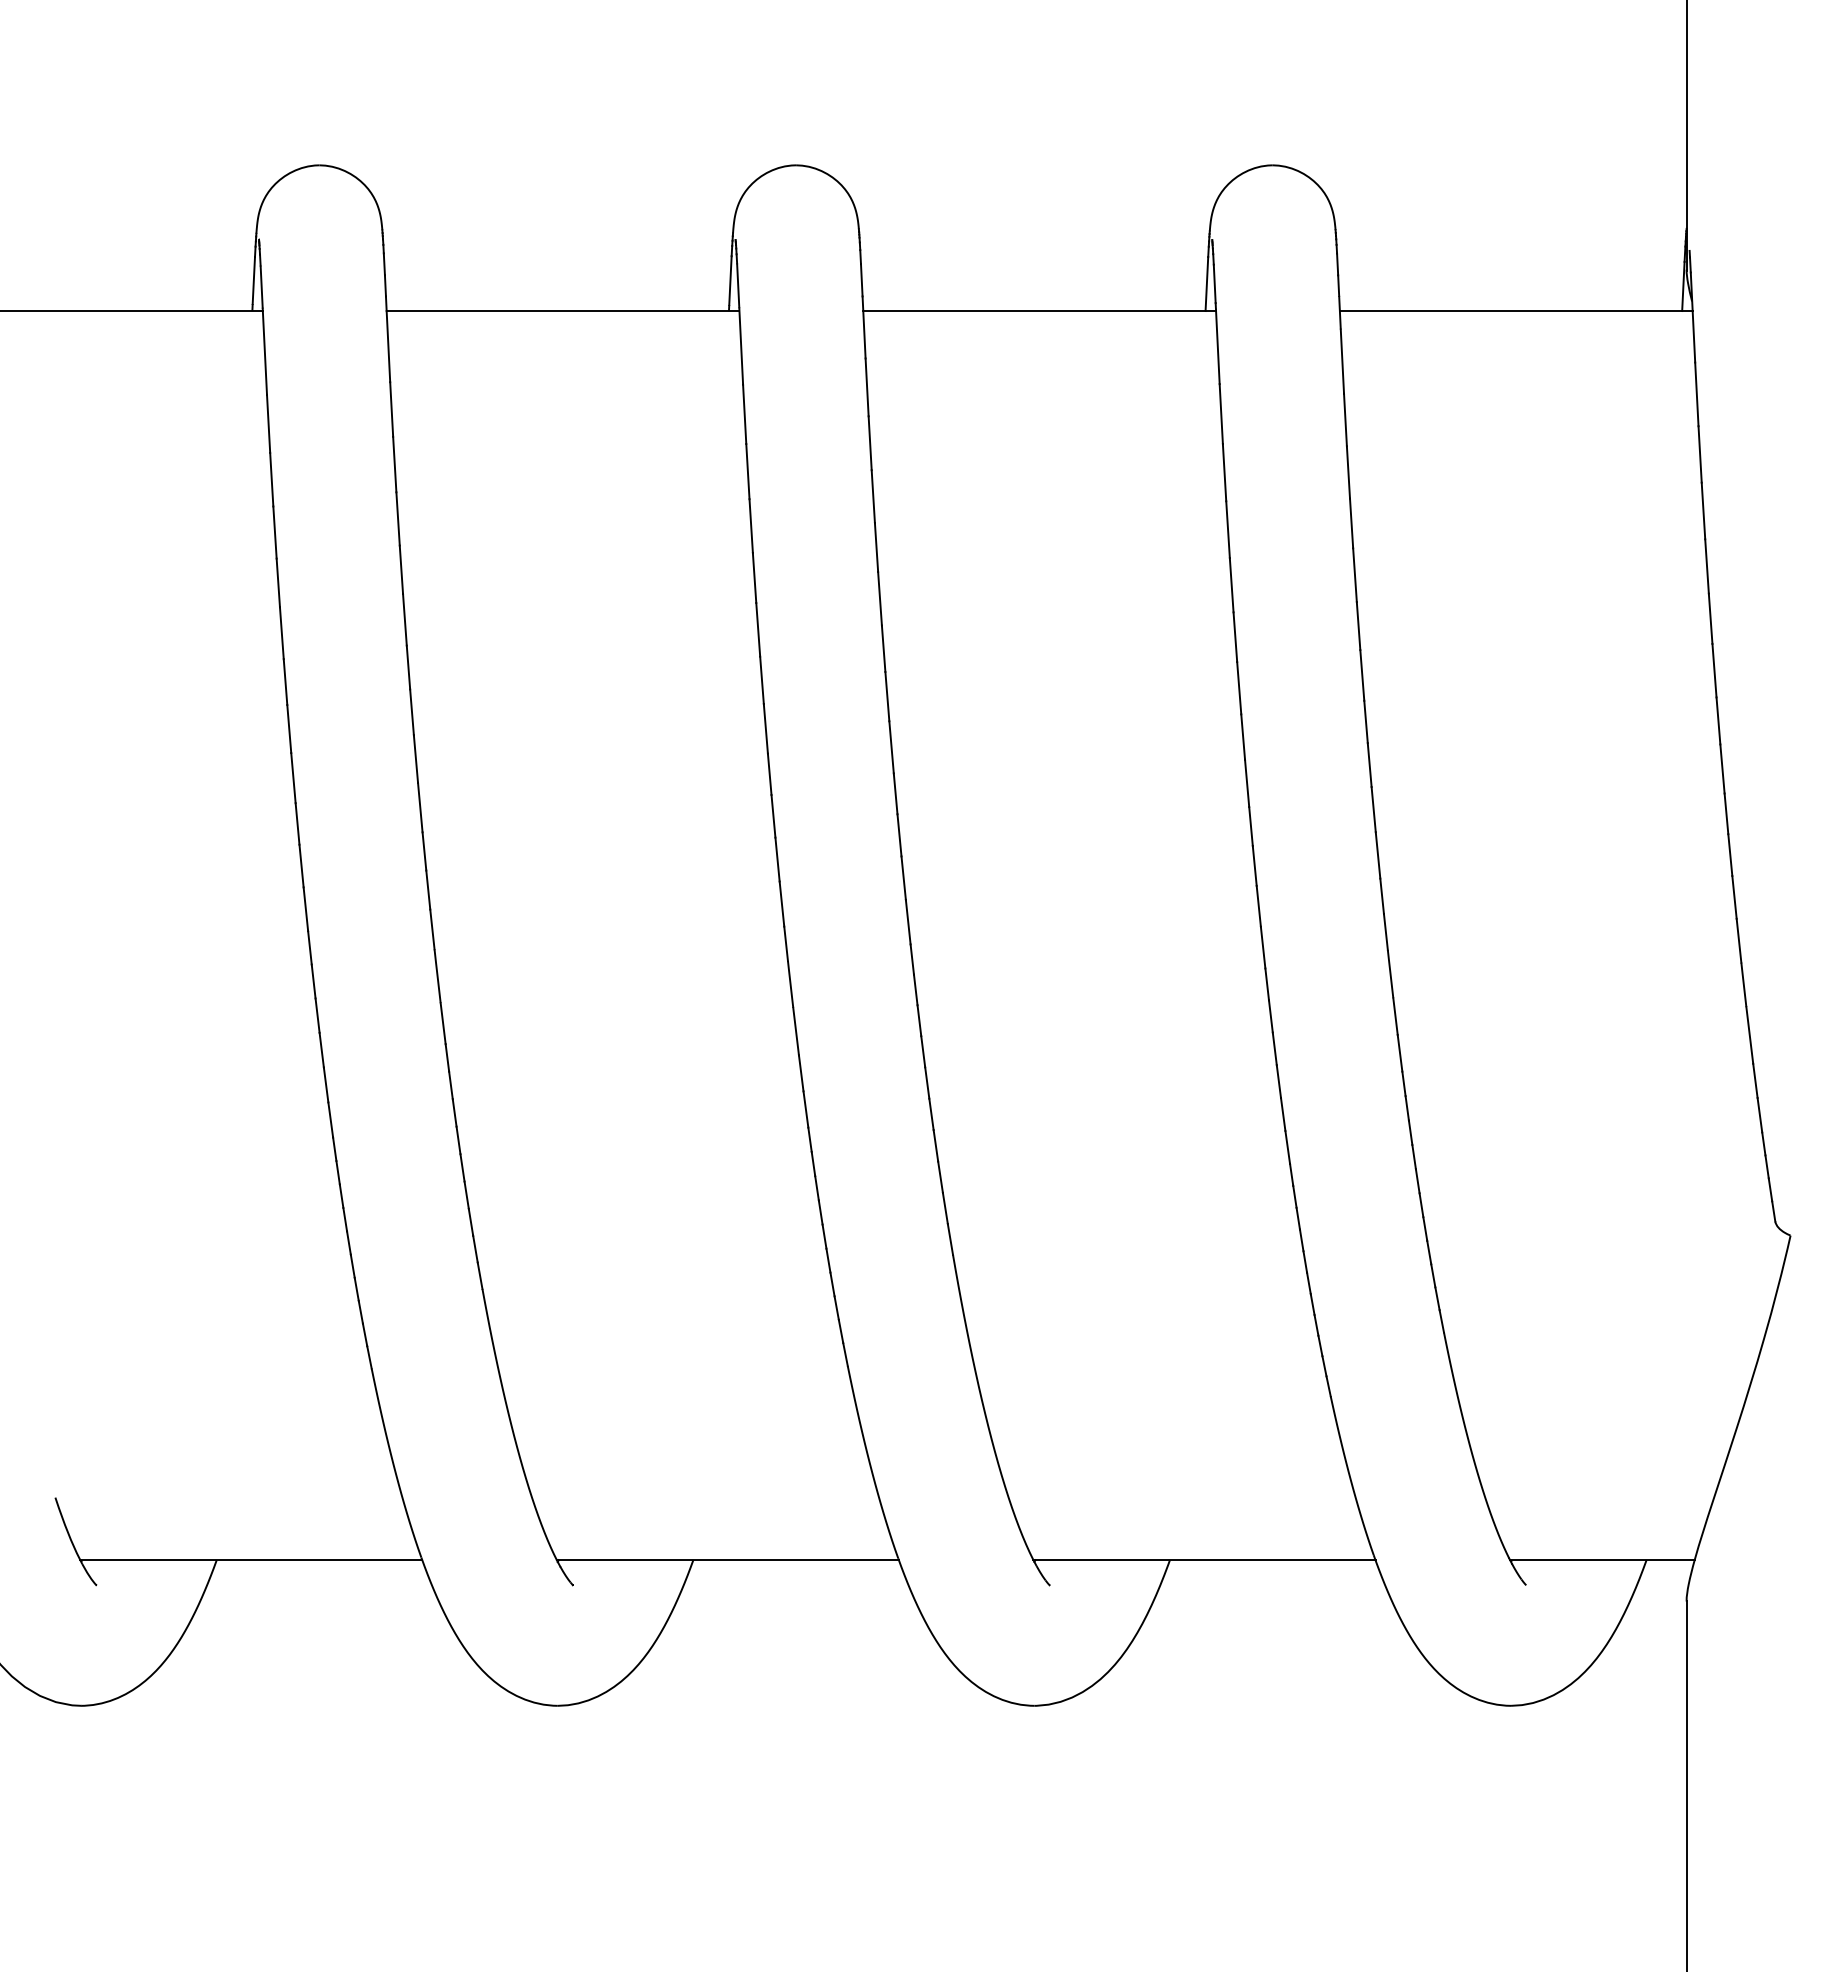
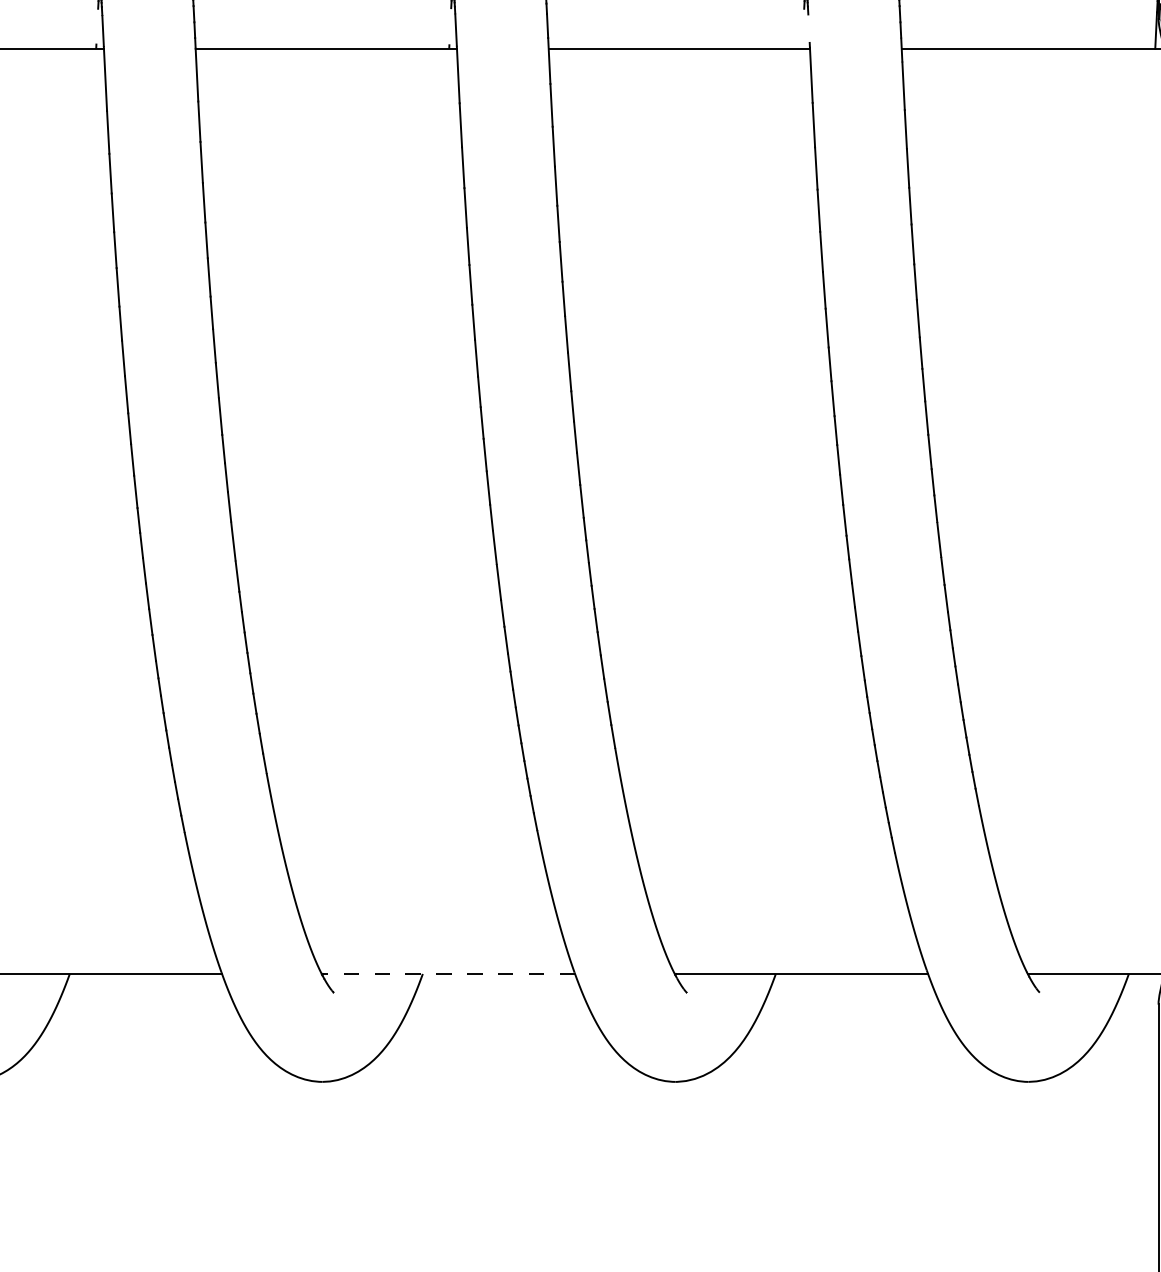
line: (253, 280) -> (97, 26), removed
line: (730, 280) -> (450, 26), removed
line: (1214, 283) -> (808, 28), removed
line: (1206, 284) -> (802, 29), removed
line: (727, 1560) -> (448, 974), solid -> dashed

